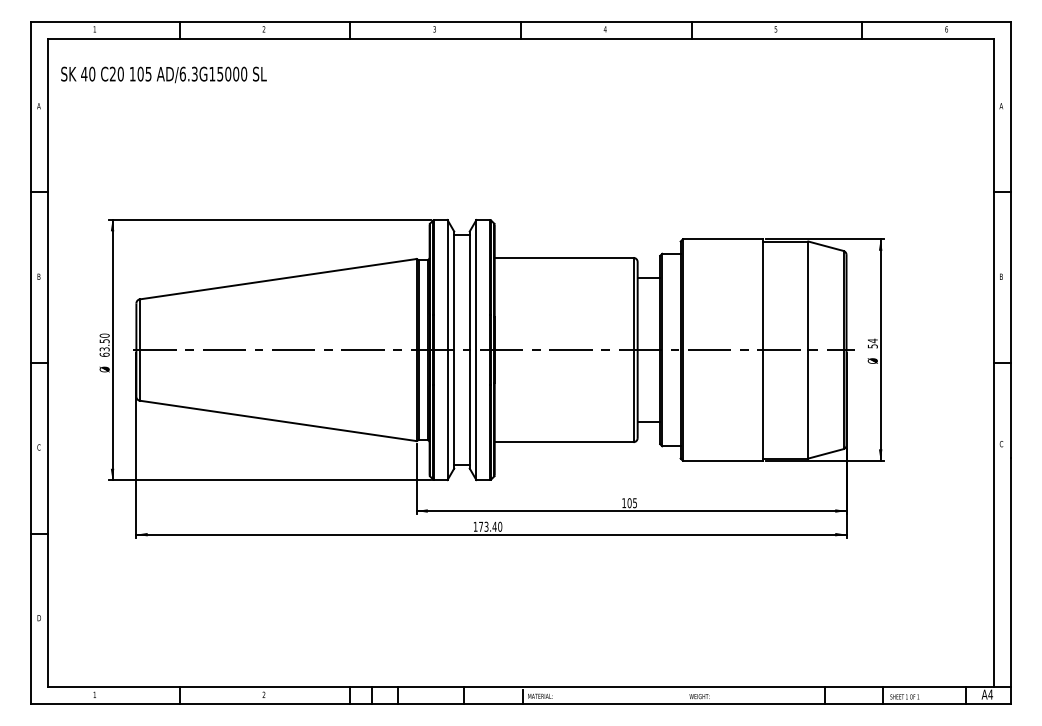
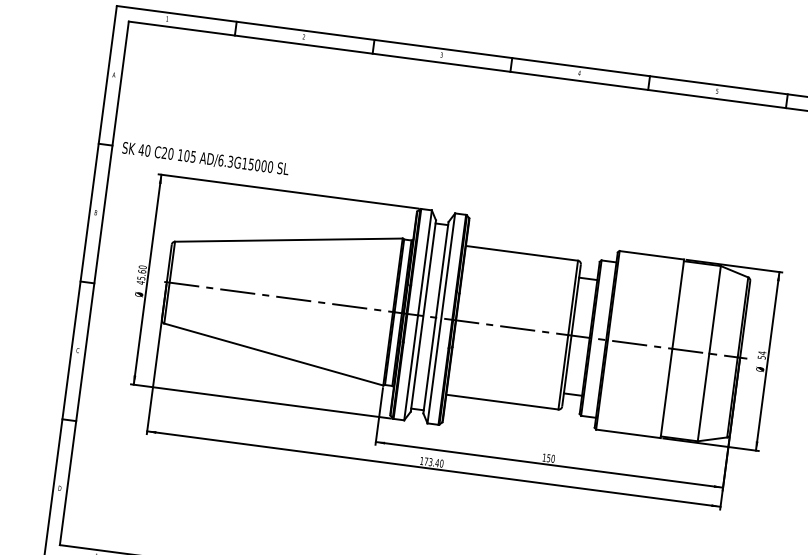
text: (163, 74) -> (205, 158), moved
text: (104, 348) -> (141, 277), 63.50 -> 45.60
text: (632, 503) -> (551, 458), 105 -> 150

